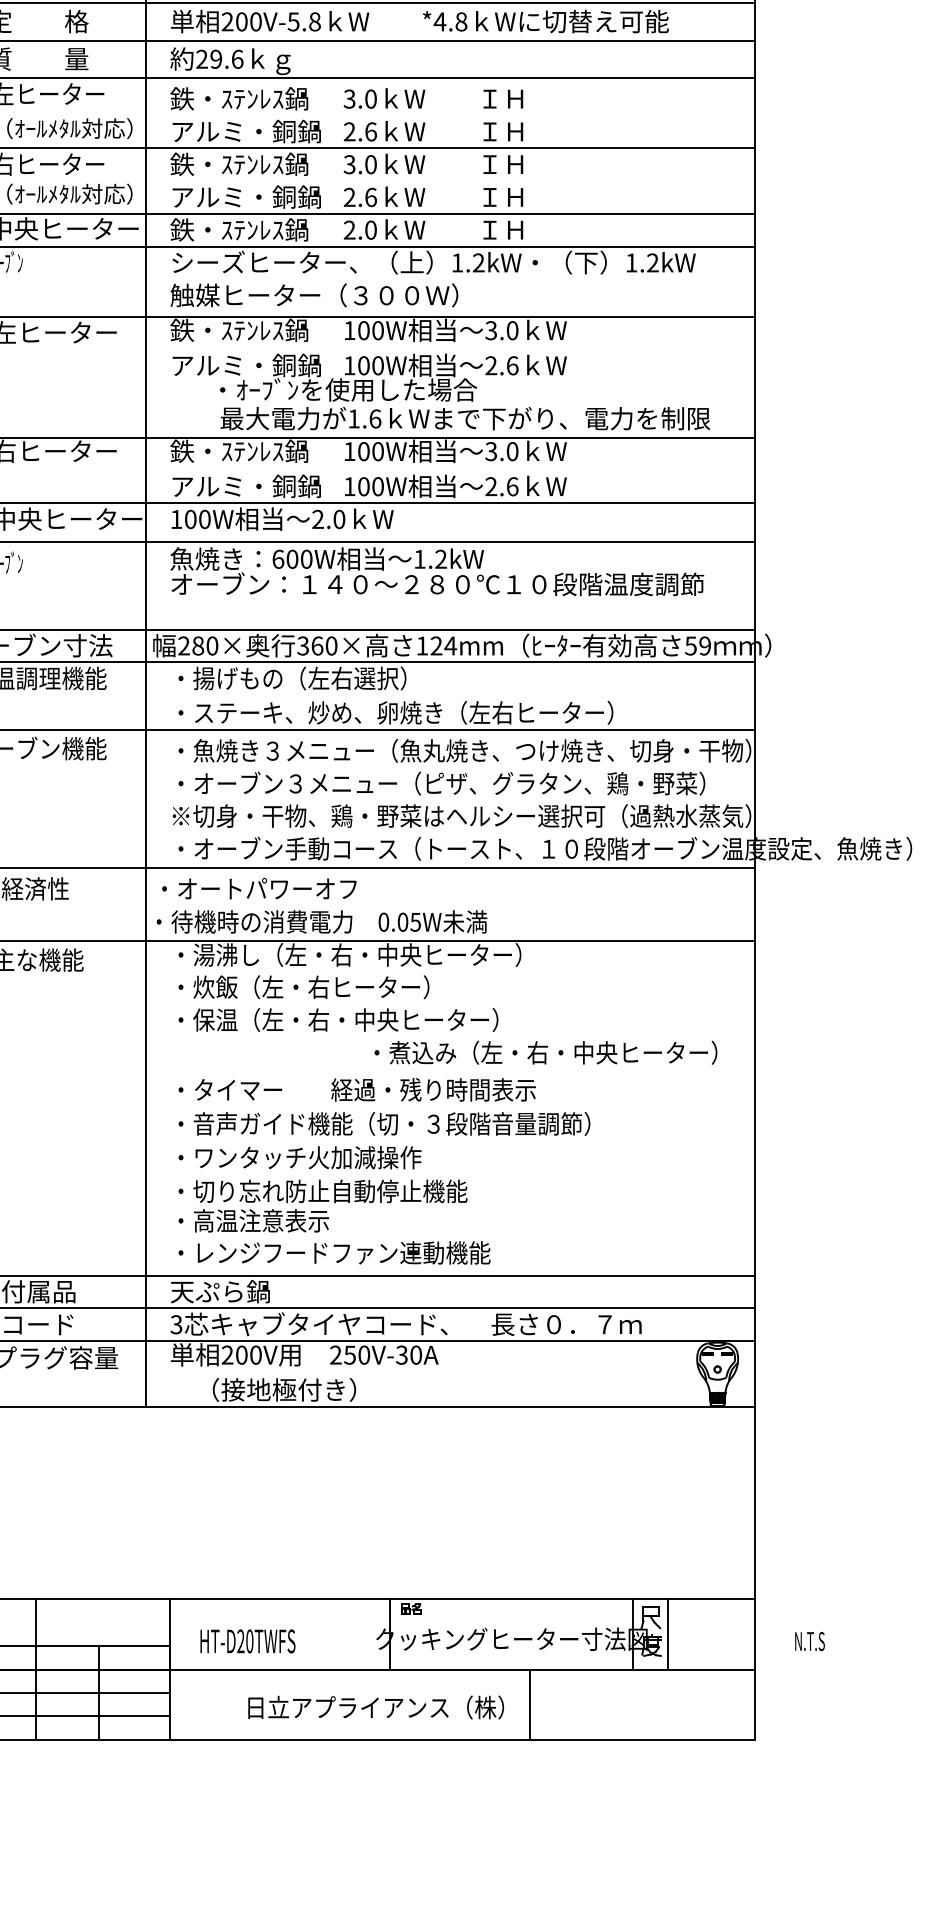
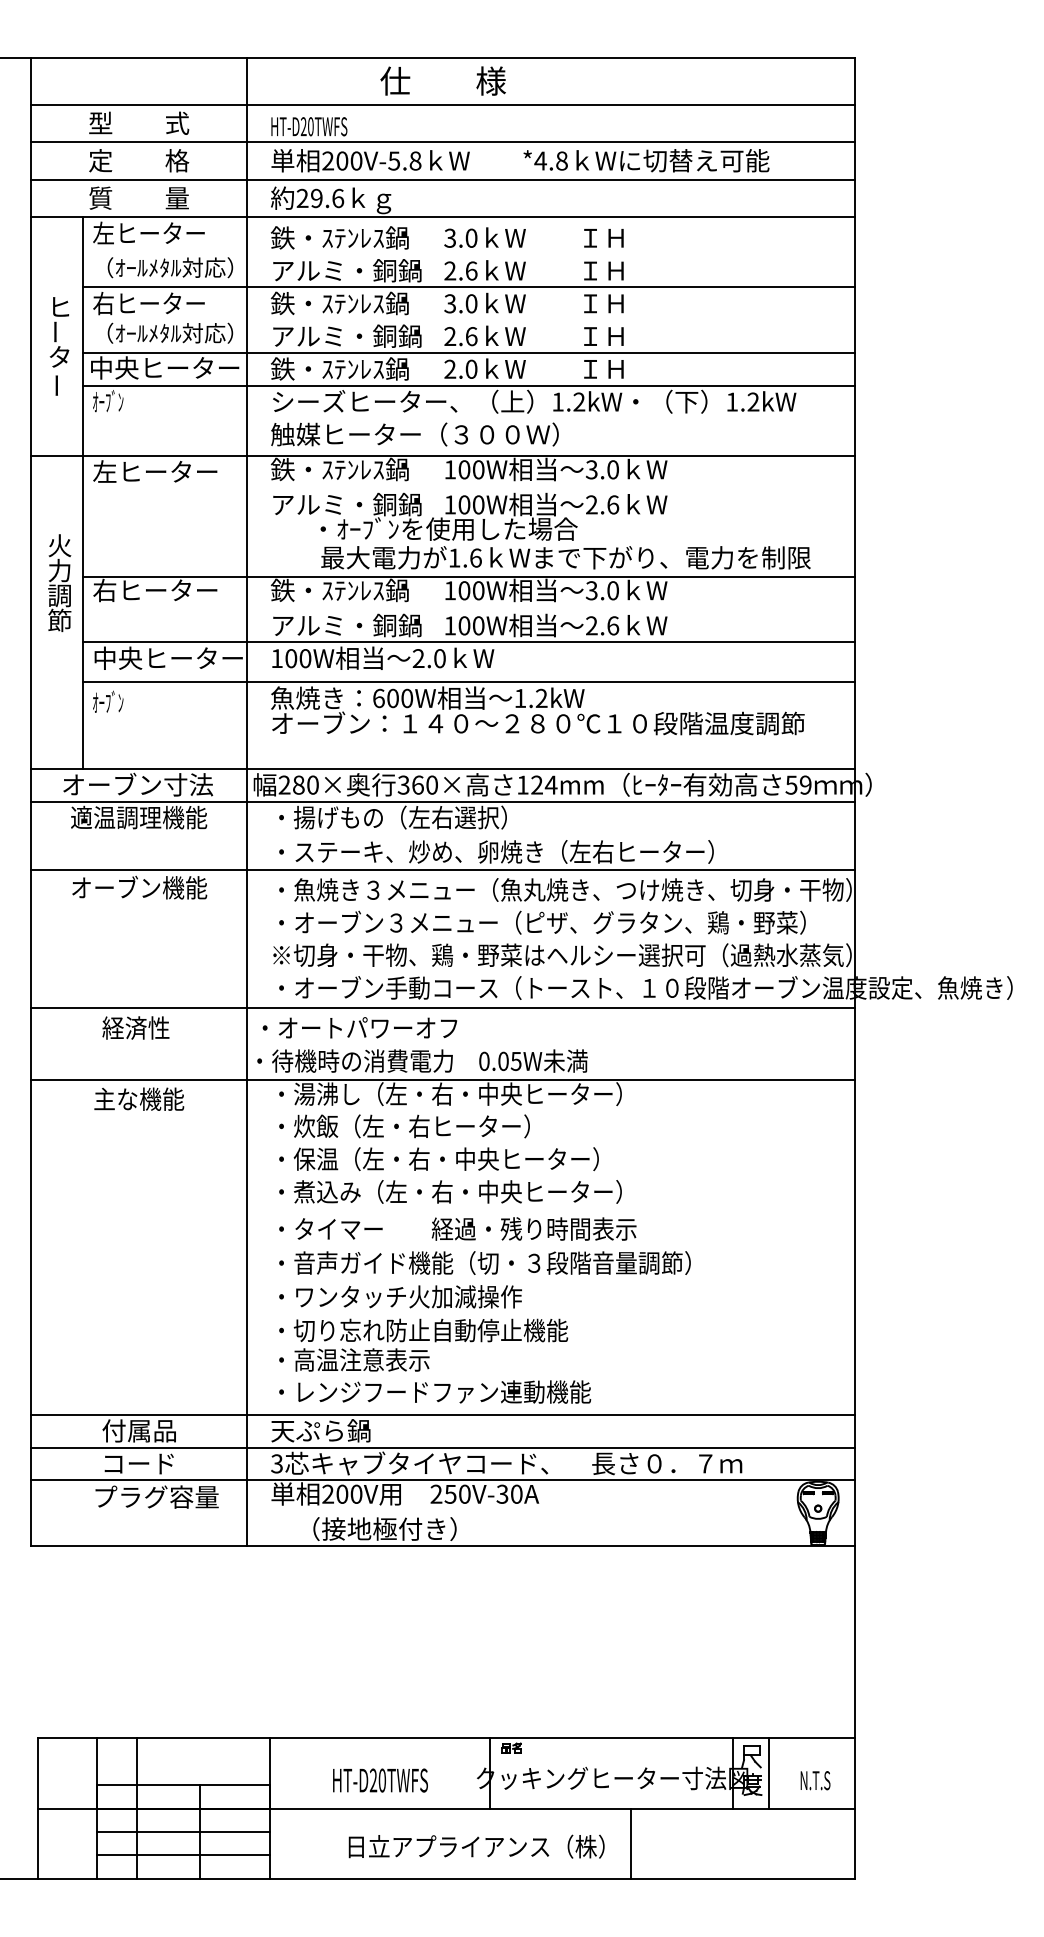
text: (545, 1052) -> (450, 1191), moved
text: (247, 1641) -> (380, 1780), moved
text: (809, 1641) -> (815, 1780), moved

